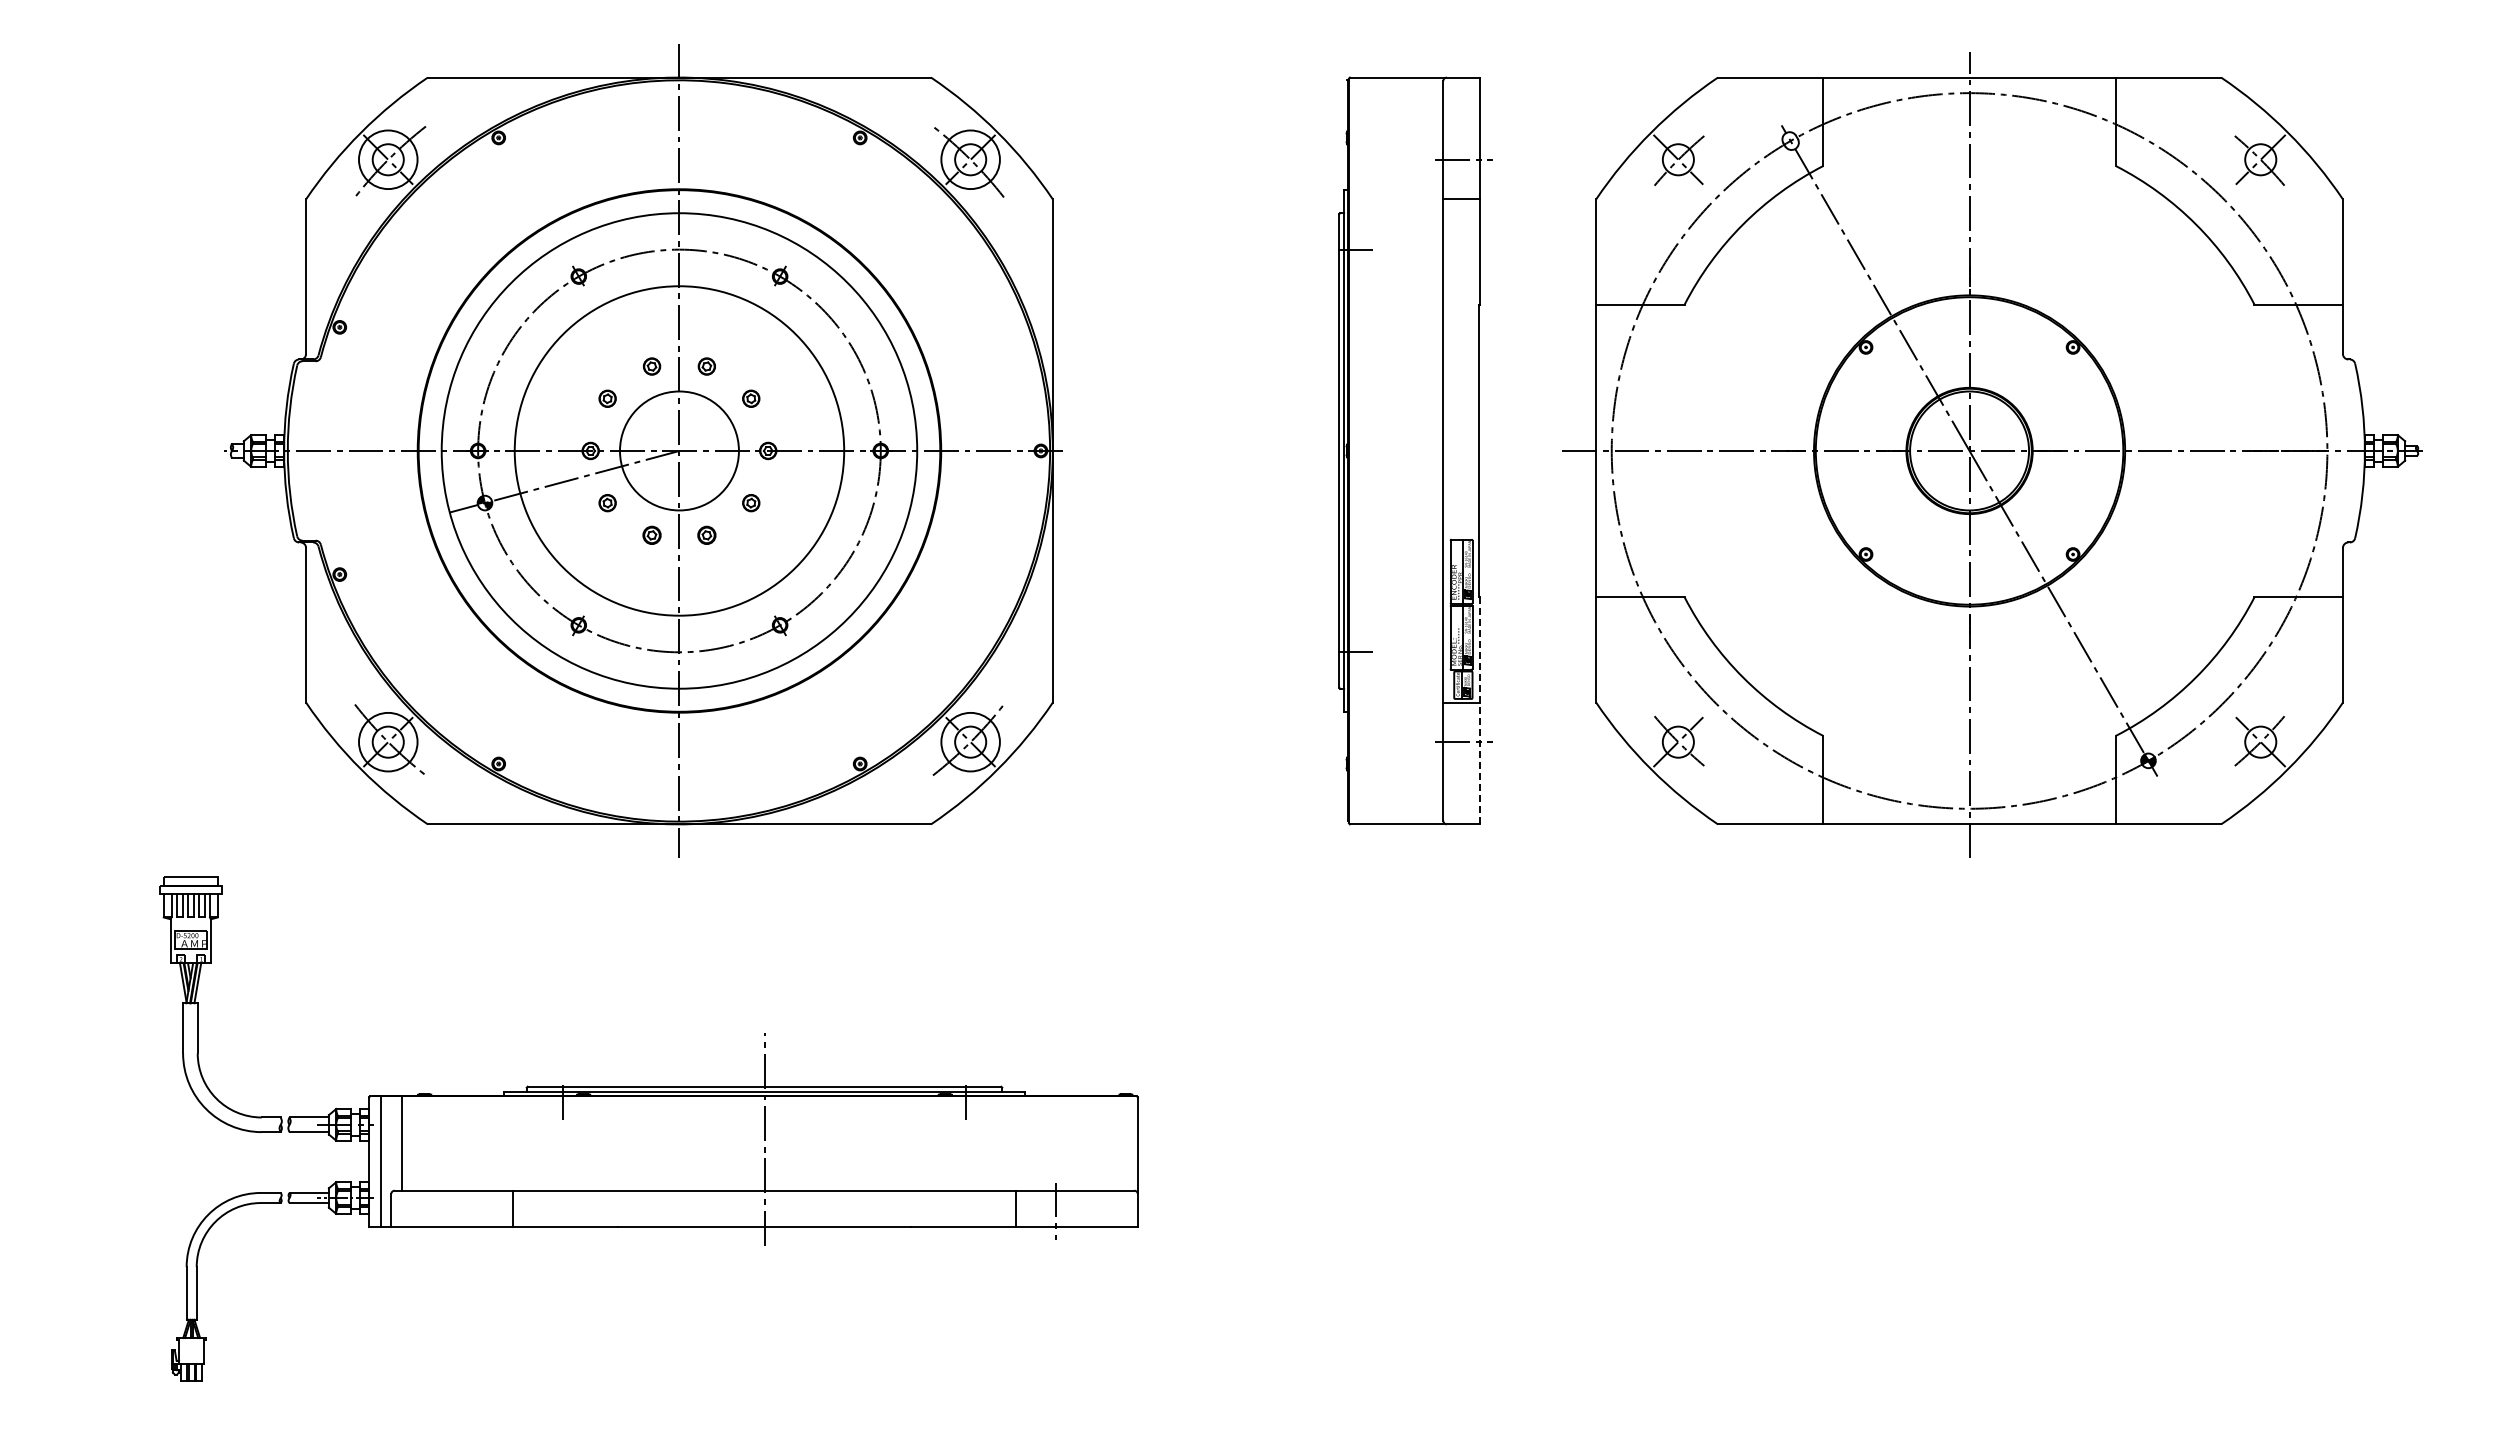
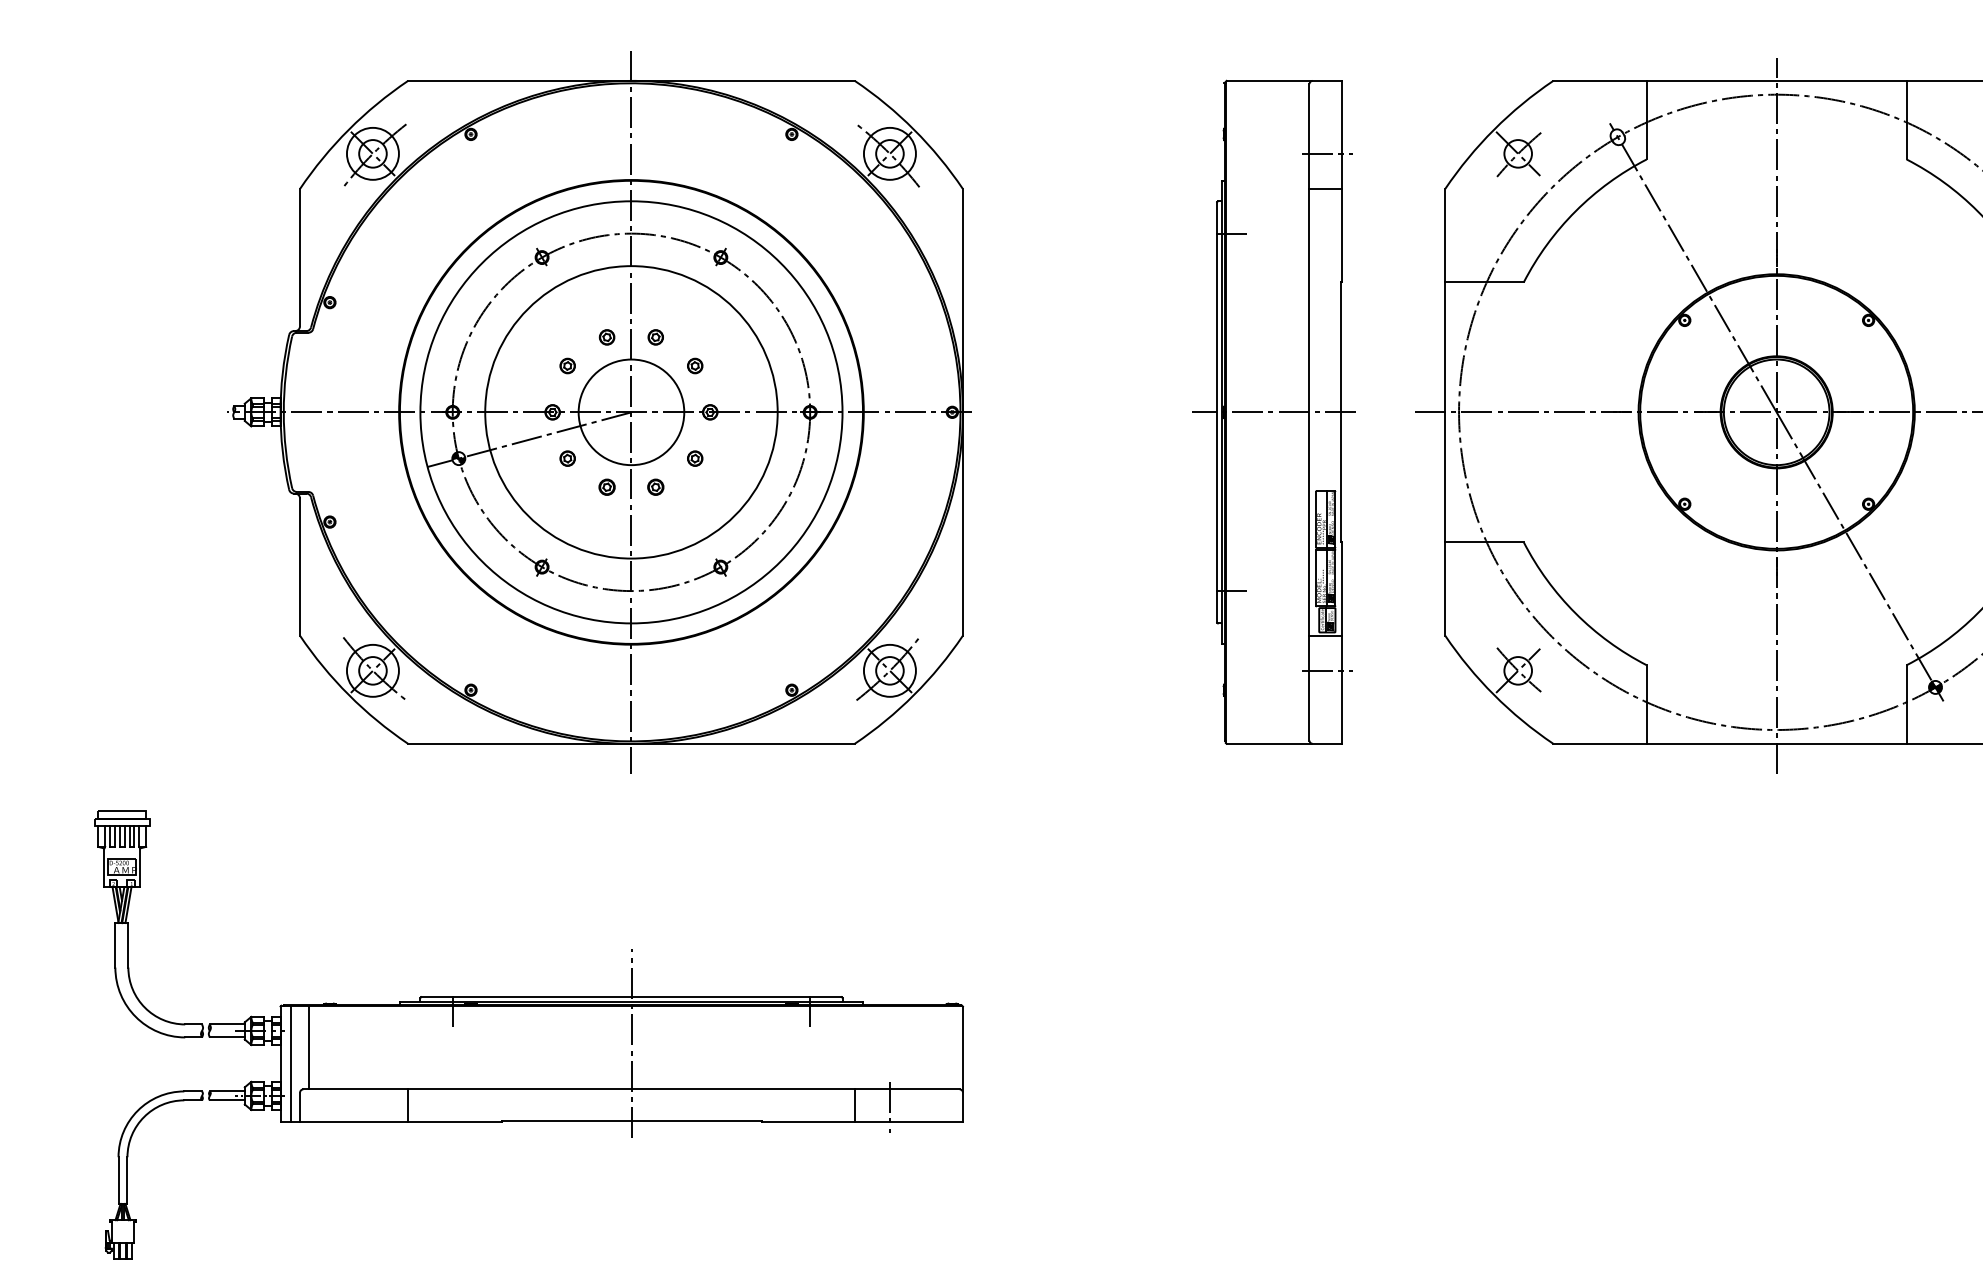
line: (1403, 450) -> (1274, 411), added
line: (1479, 711) -> (1341, 643), dashed -> solid
part: (648, 1128) -> (528, 1034), moved

